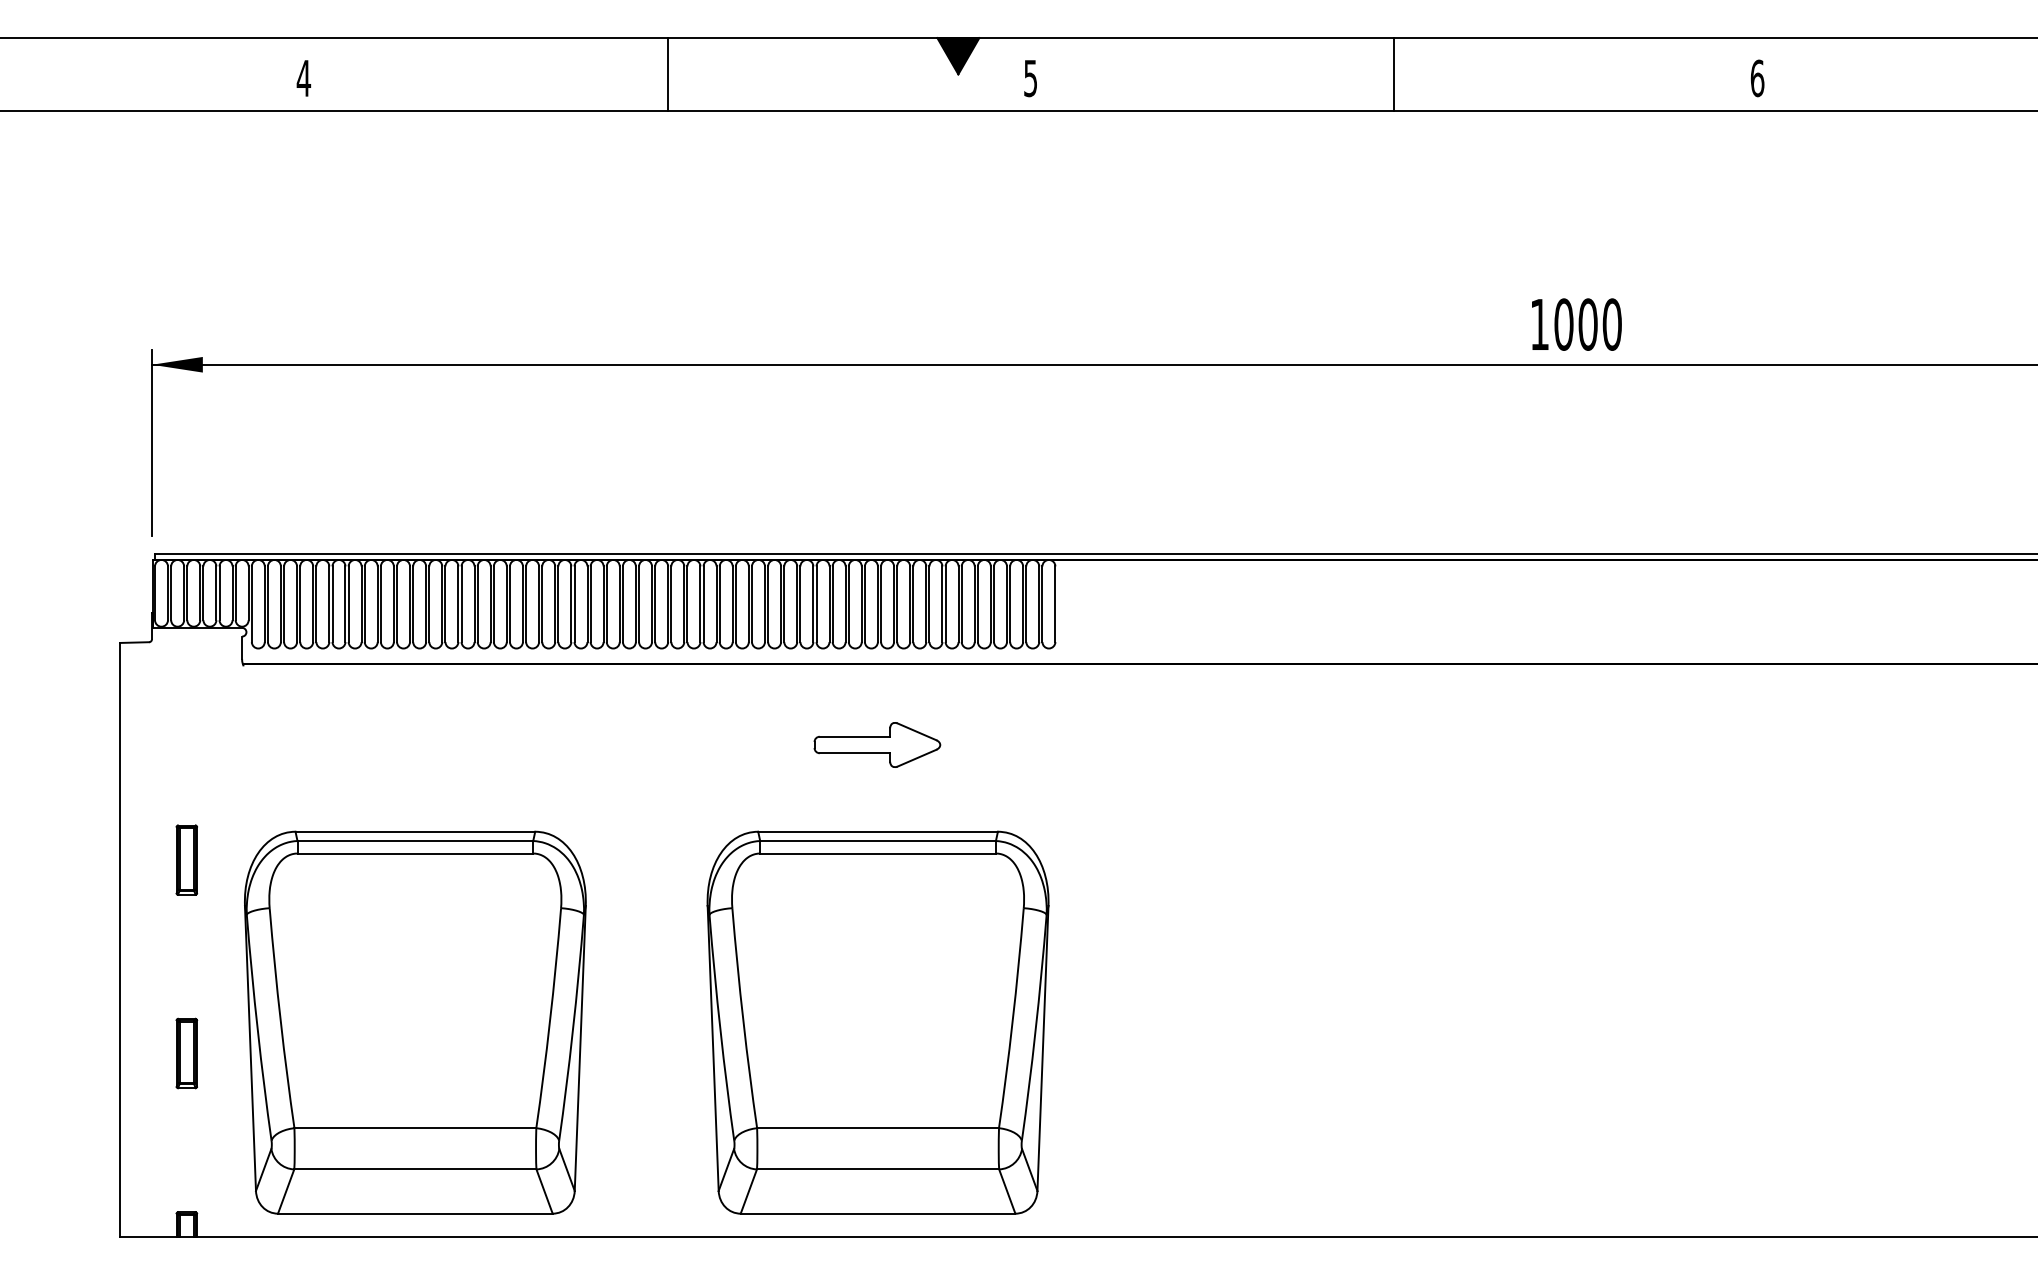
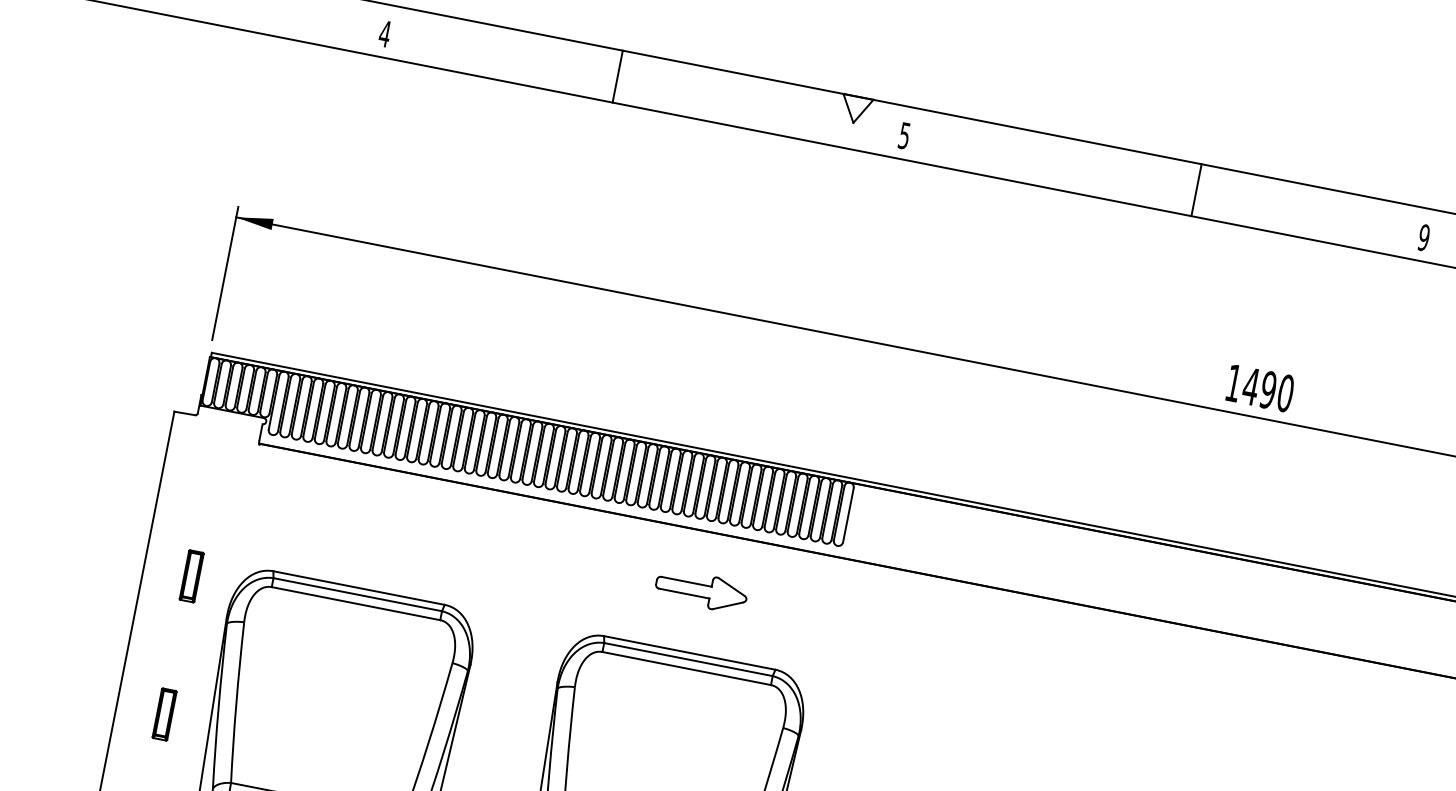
fill: (958, 56) -> (855, 110), removed
line: (667, 74) -> (617, 76), moved
line: (1394, 74) -> (1196, 190), moved
text: (1757, 78) -> (1424, 237), 6 -> 9
text: (1575, 324) -> (1259, 388), 1000 -> 1490

